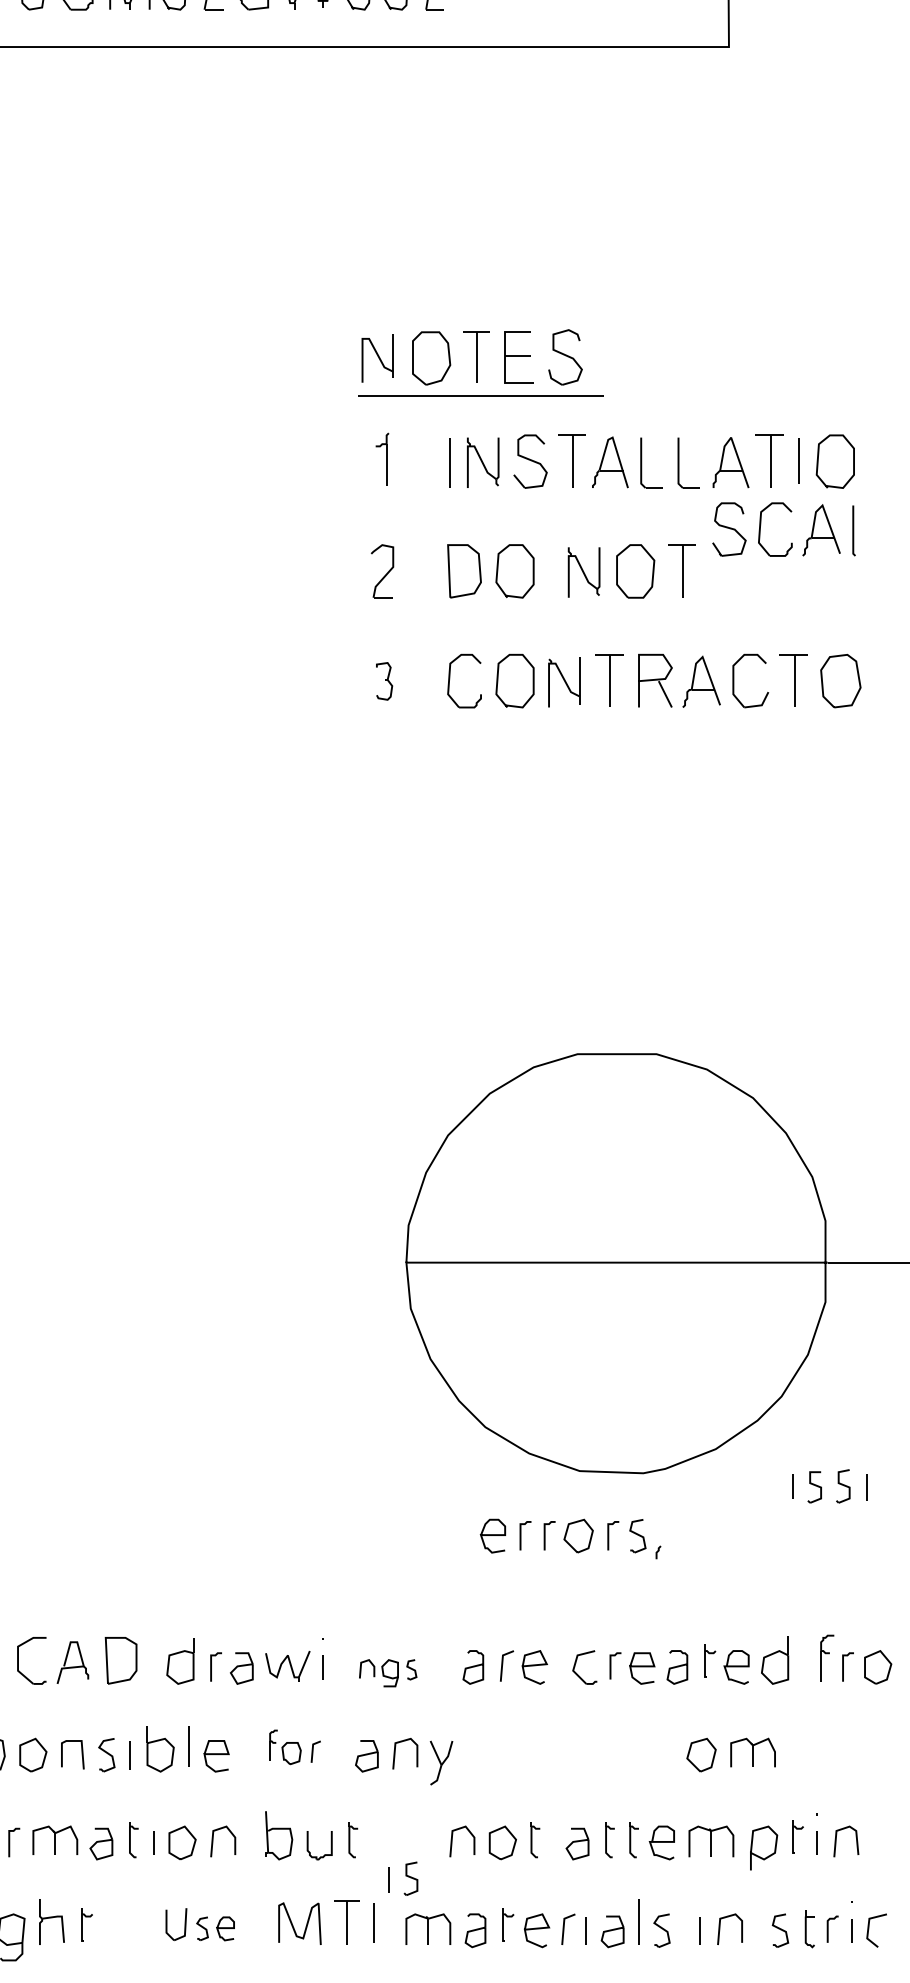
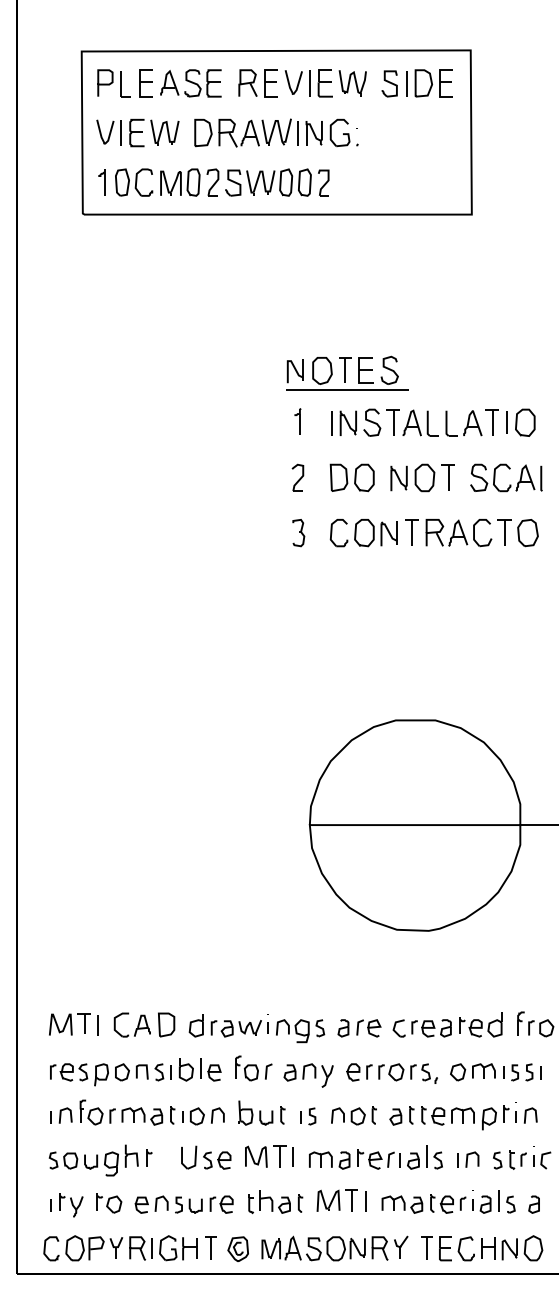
part: (790, 542) -> (509, 484), moved
part: (383, 682) -> (298, 533), size x1.43
part: (829, 1486) -> (522, 1072), moved
part: (568, 1538) -> (391, 1073), moved
part: (387, 1673) -> (300, 1031), size x1.67
part: (294, 1747) -> (253, 1068), size x1.43
part: (403, 1878) -> (308, 1116), moved
part: (200, 1924) -> (206, 1157), size x1.43

